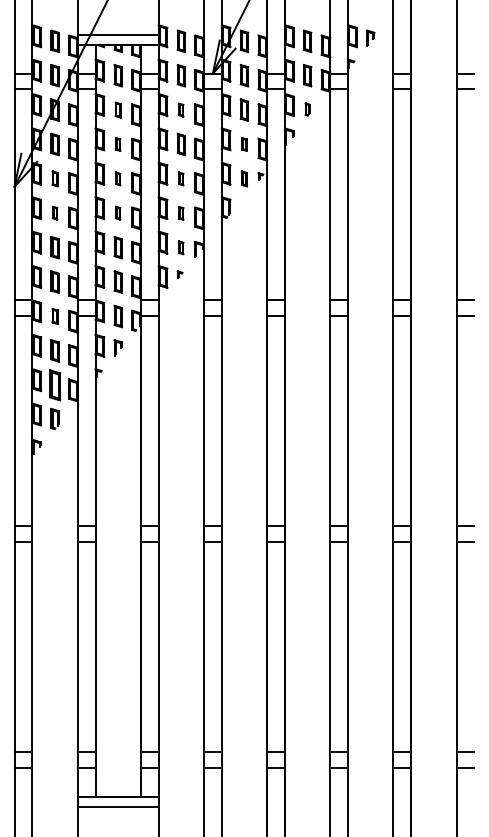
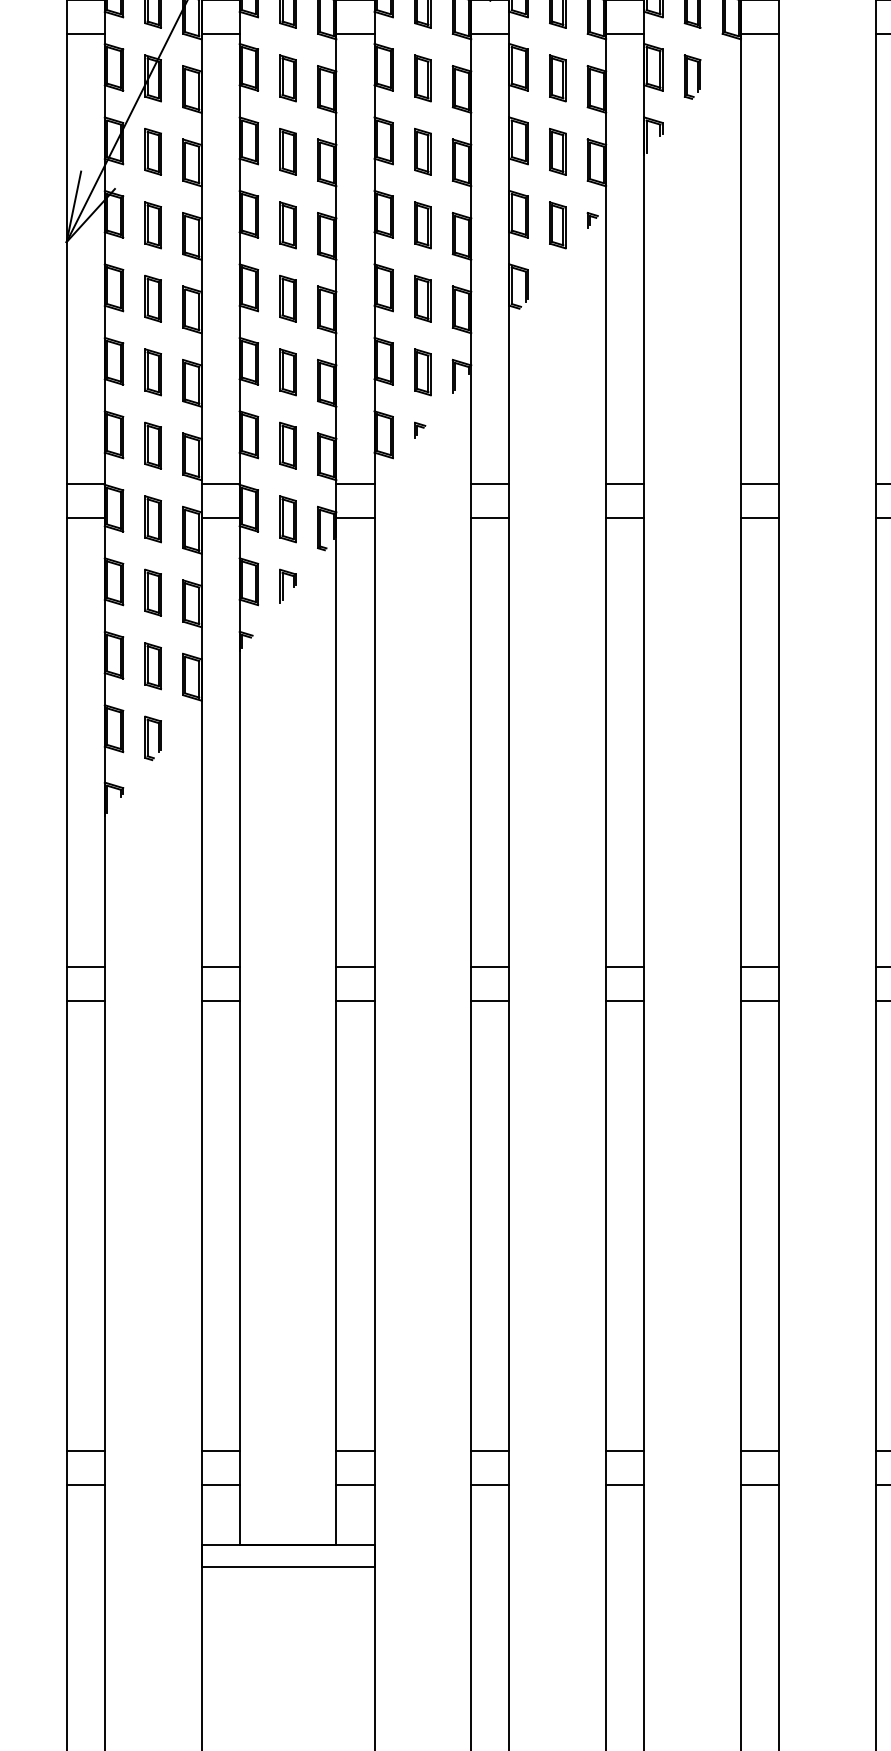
part: (117, 109) -> (286, 77), size x1.43
part: (180, 109) -> (421, 77), size x1.67
part: (307, 109) -> (692, 77), size x1.67
part: (117, 144) -> (286, 151), size x1.67
part: (244, 144) -> (557, 151), size x1.67
part: (54, 178) -> (151, 224), size x1.43
part: (117, 178) -> (286, 224), size x1.67
part: (180, 178) -> (421, 224), size x1.67
part: (244, 178) -> (557, 224), size x1.43
part: (54, 212) -> (151, 297), size x1.67
part: (117, 212) -> (286, 297), size x1.67
part: (180, 213) -> (421, 299), size x1.67
part: (180, 247) -> (421, 371), size x1.67
part: (54, 316) -> (151, 519), size x1.43
part: (54, 384) -> (151, 664), size x0.71

